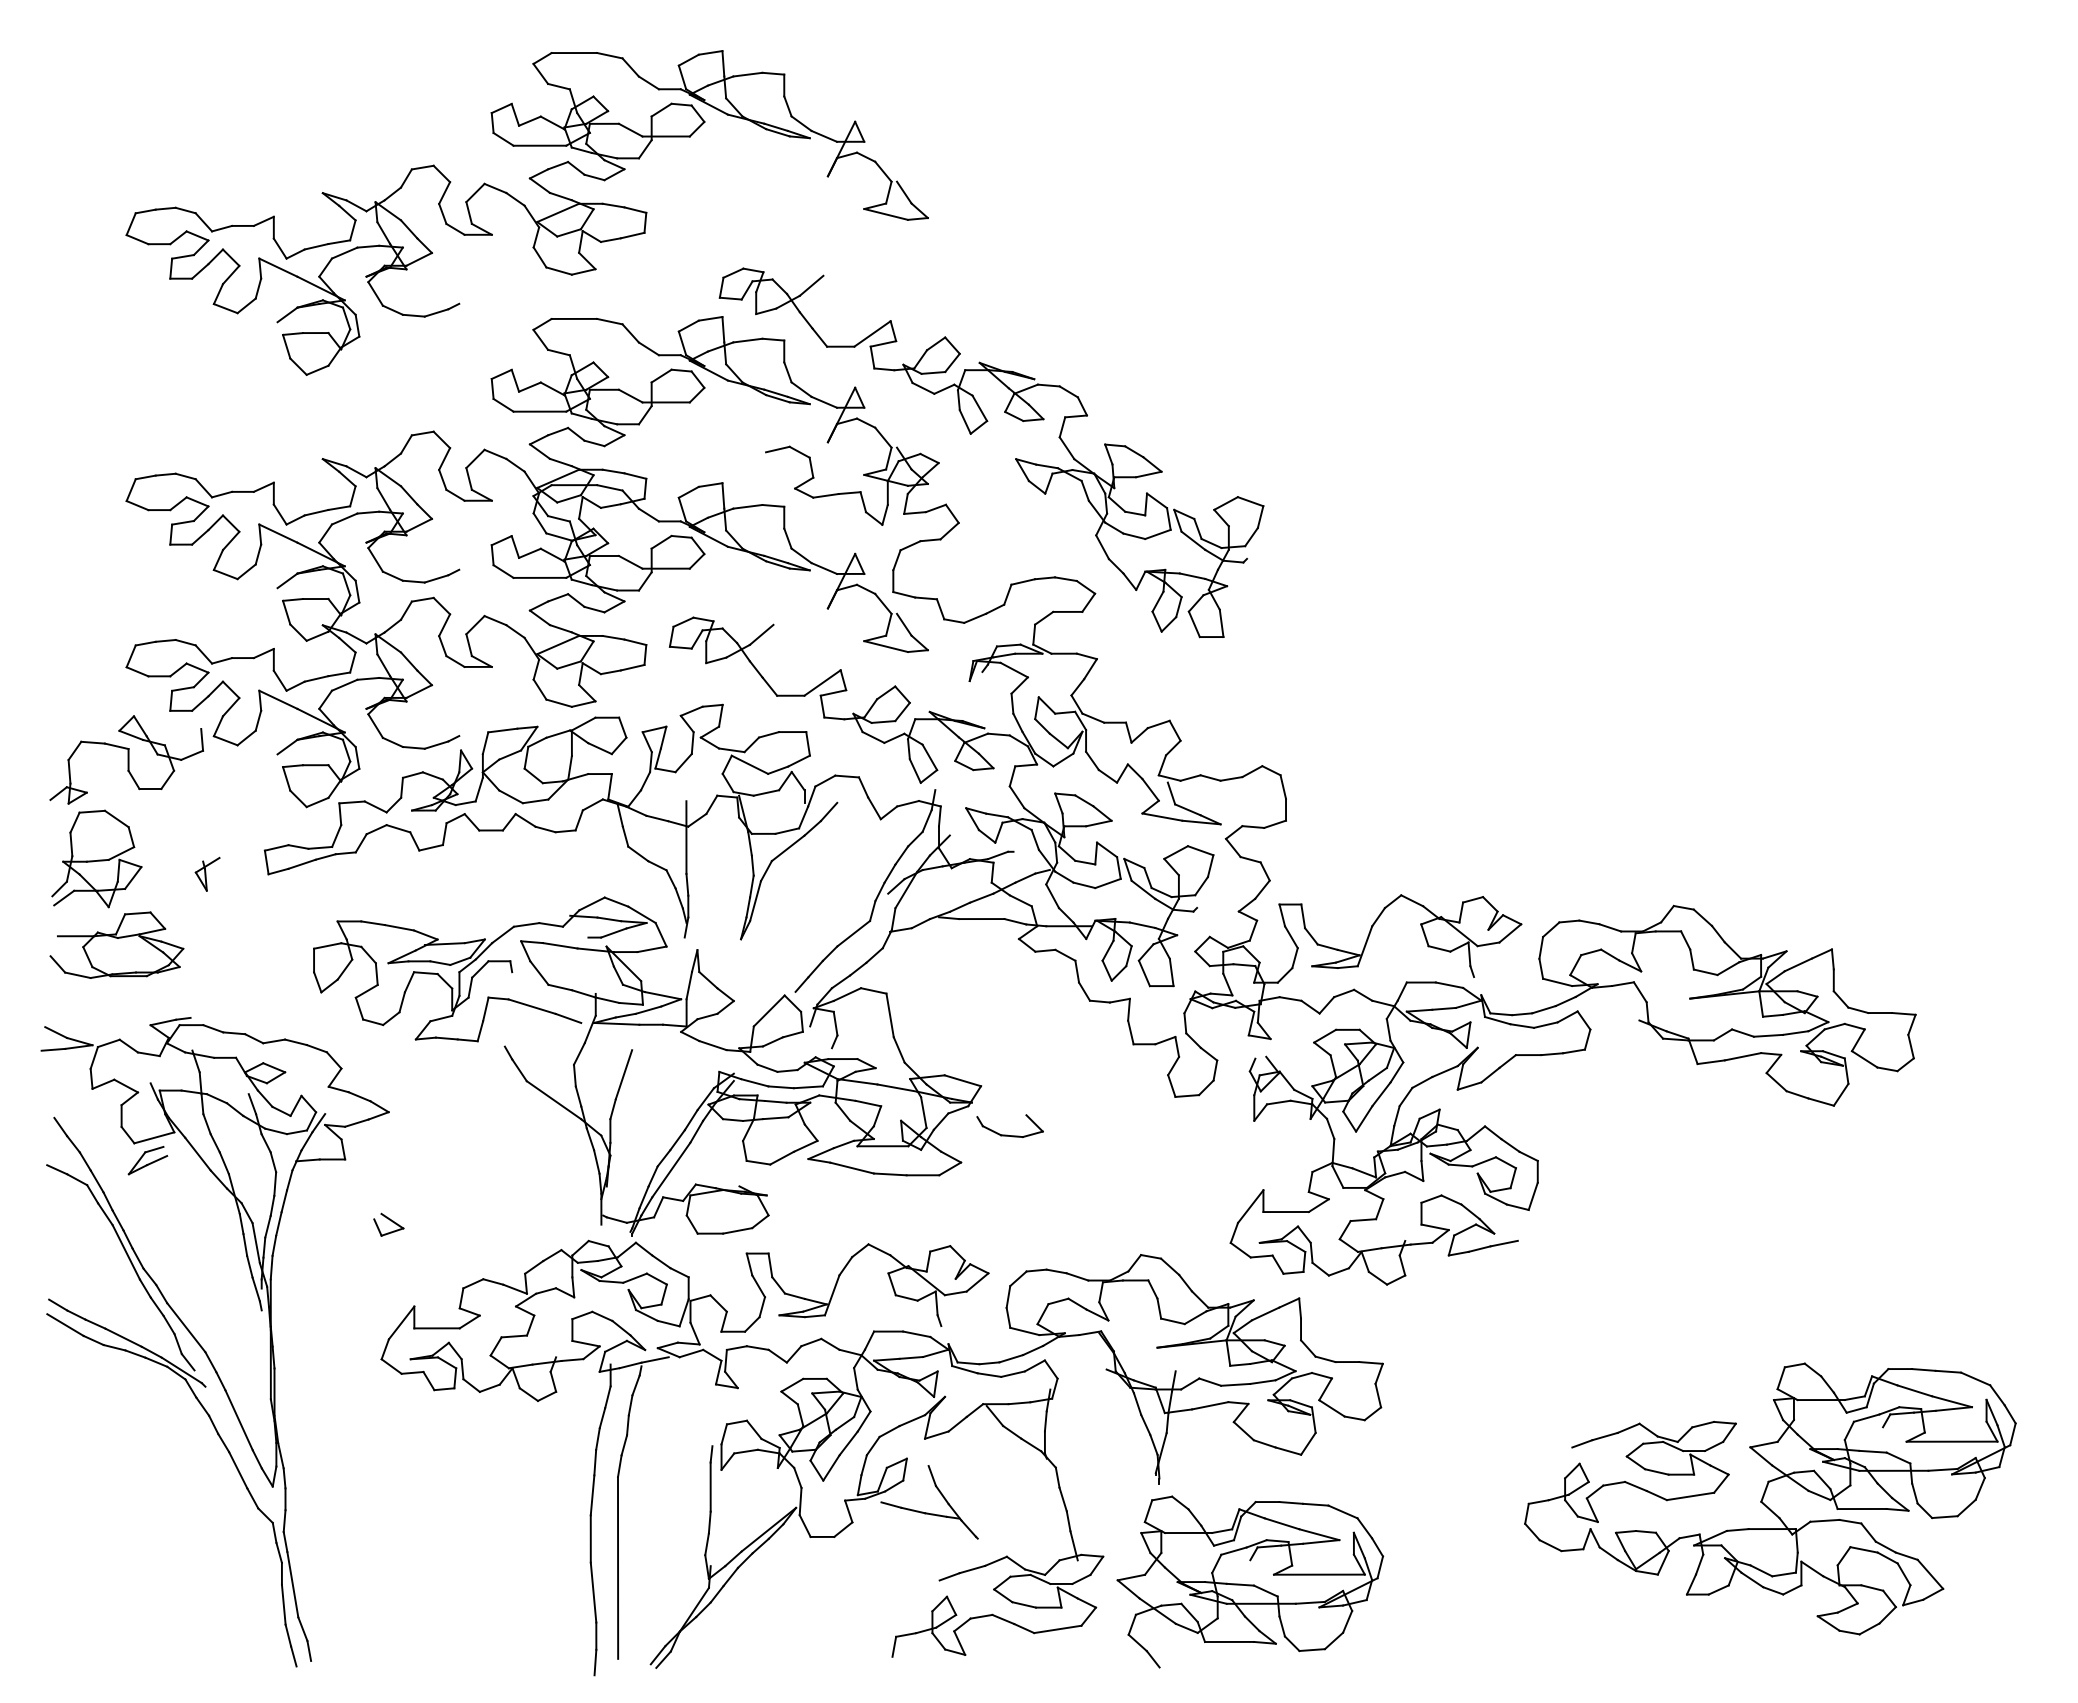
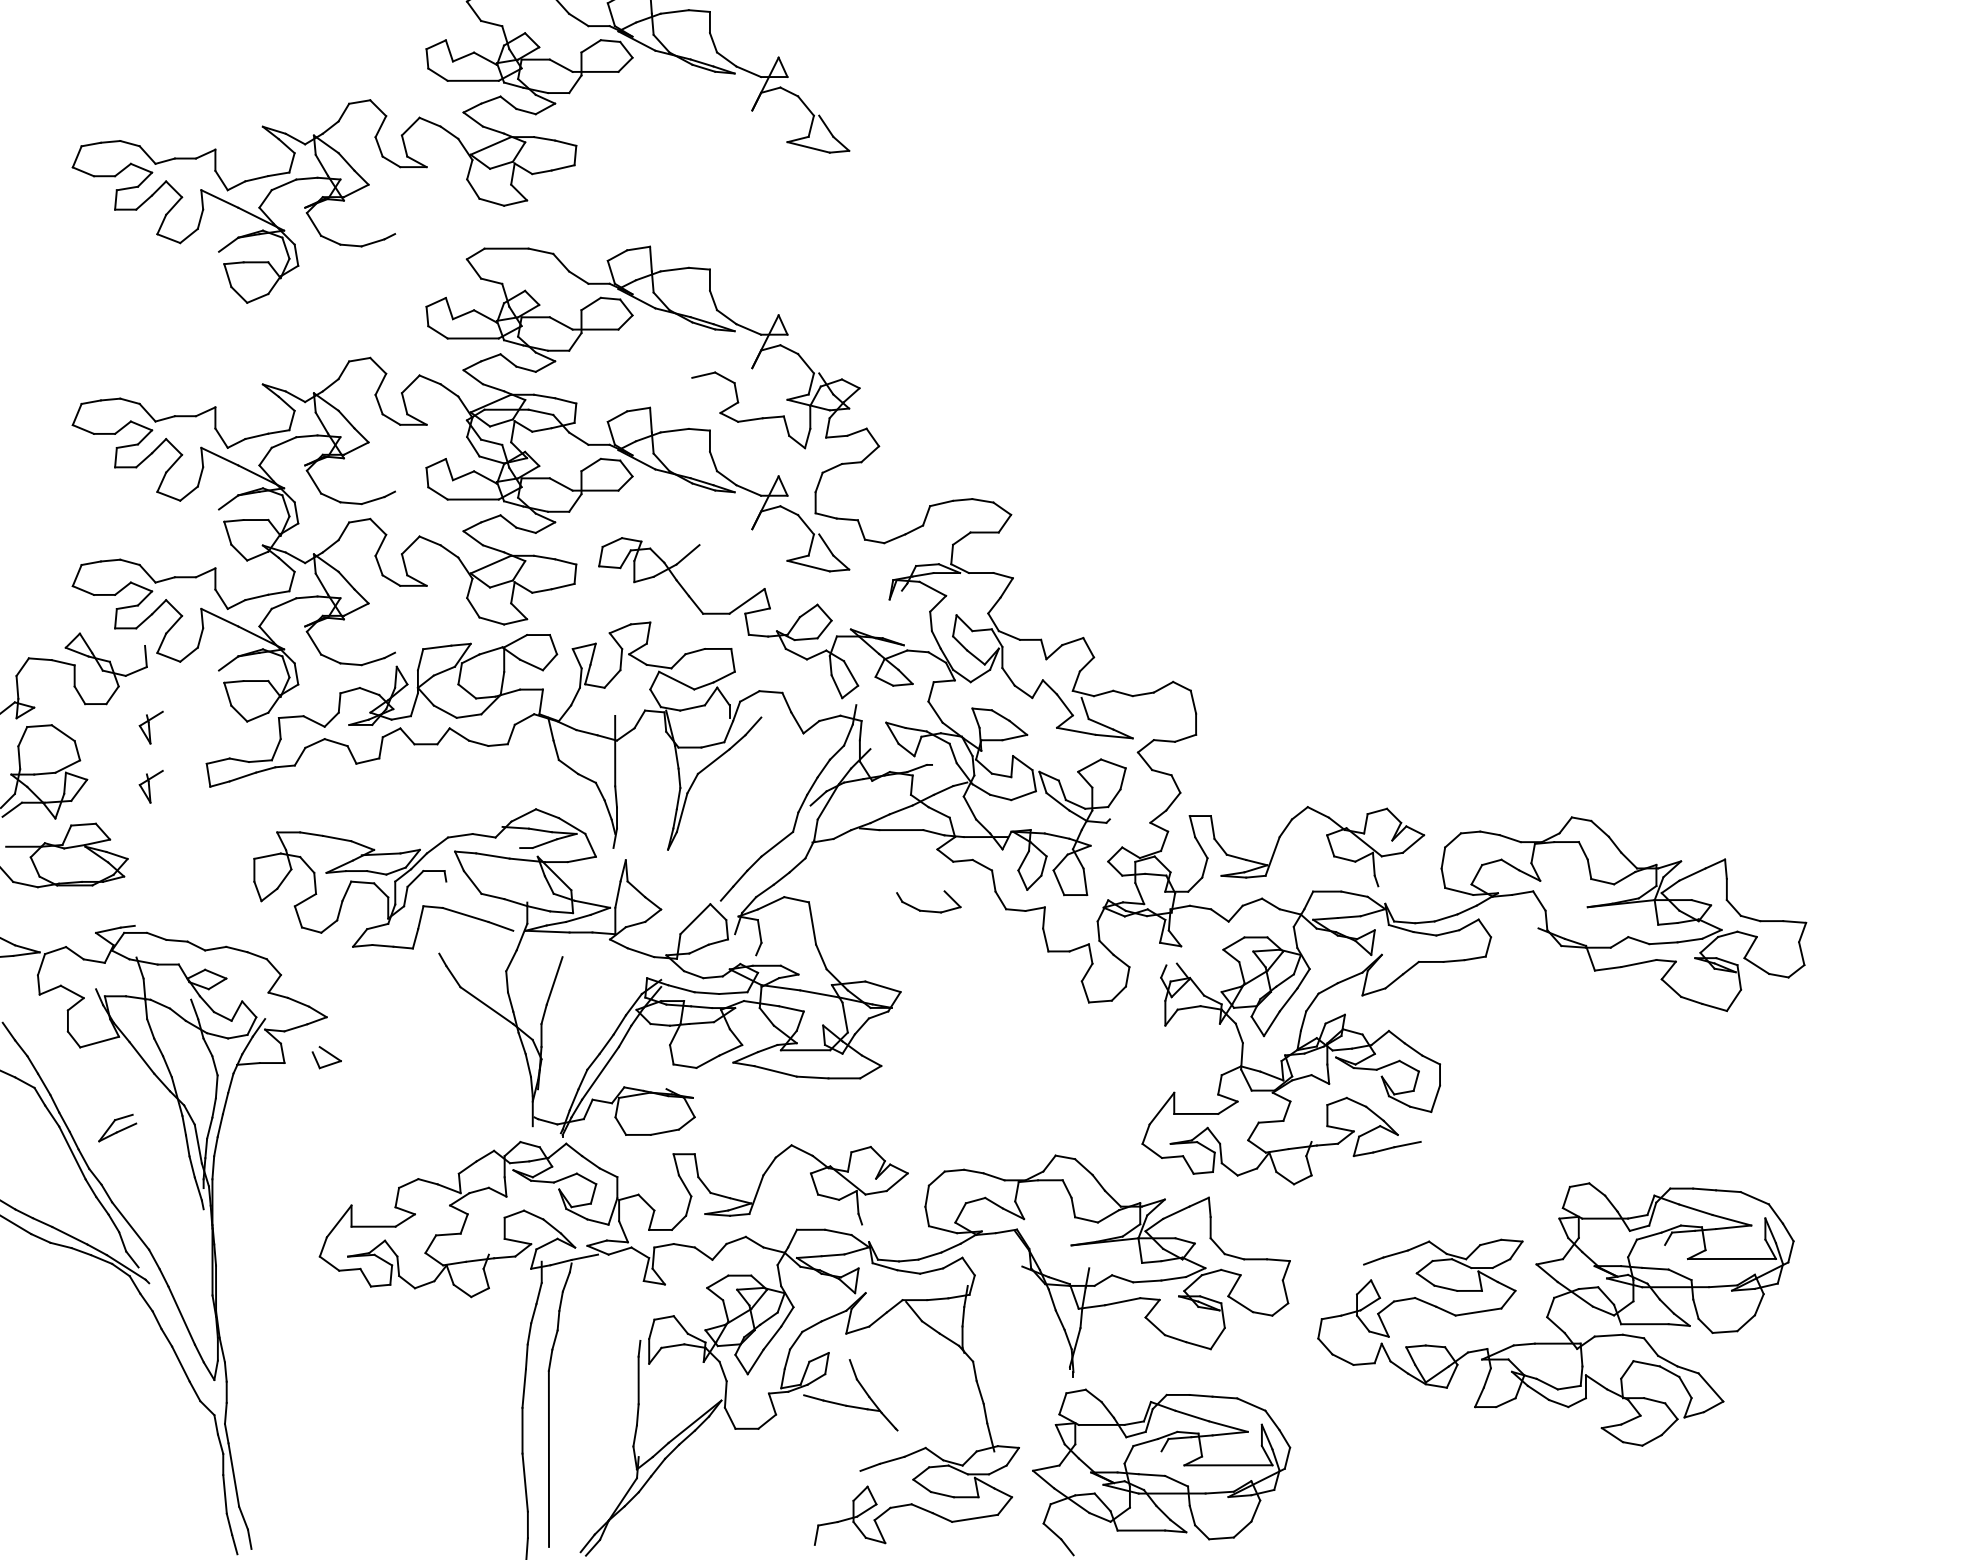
part: (1015, 458) -> (934, 383), removed
part: (207, 812) -> (151, 726), added
part: (1007, 1134) -> (926, 909), moved
part: (147, 1160) -> (117, 1127), moved
part: (388, 1224) -> (326, 1057), moved
part: (1764, 1496) -> (1550, 1312), moved

